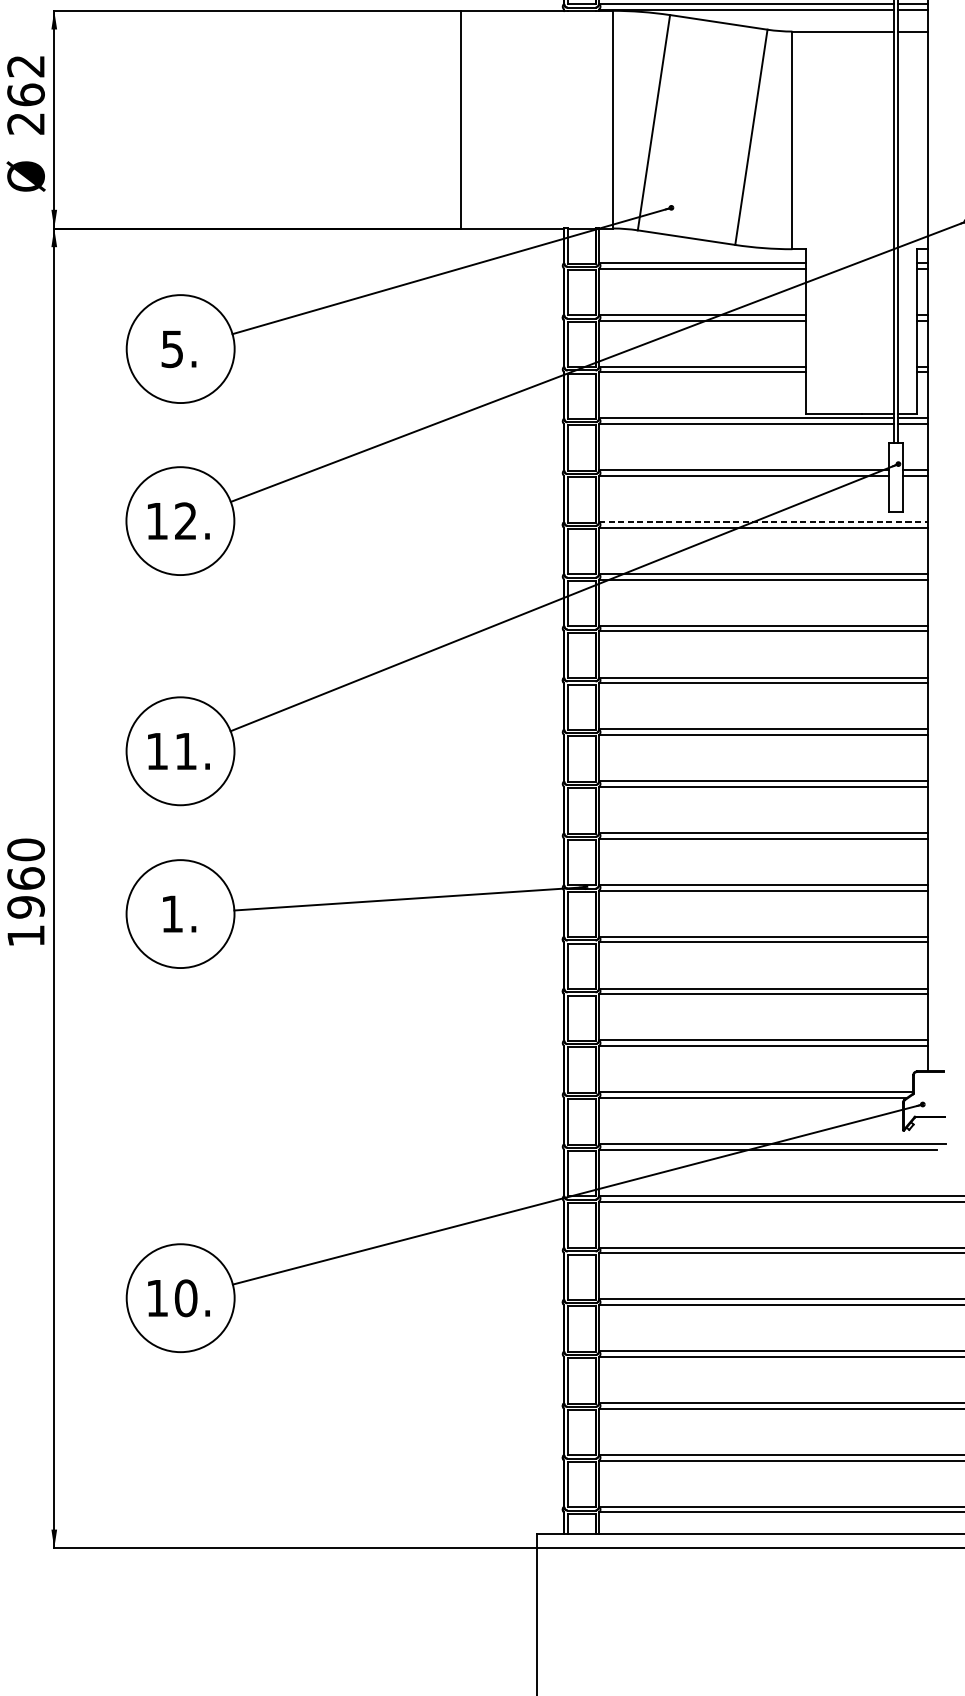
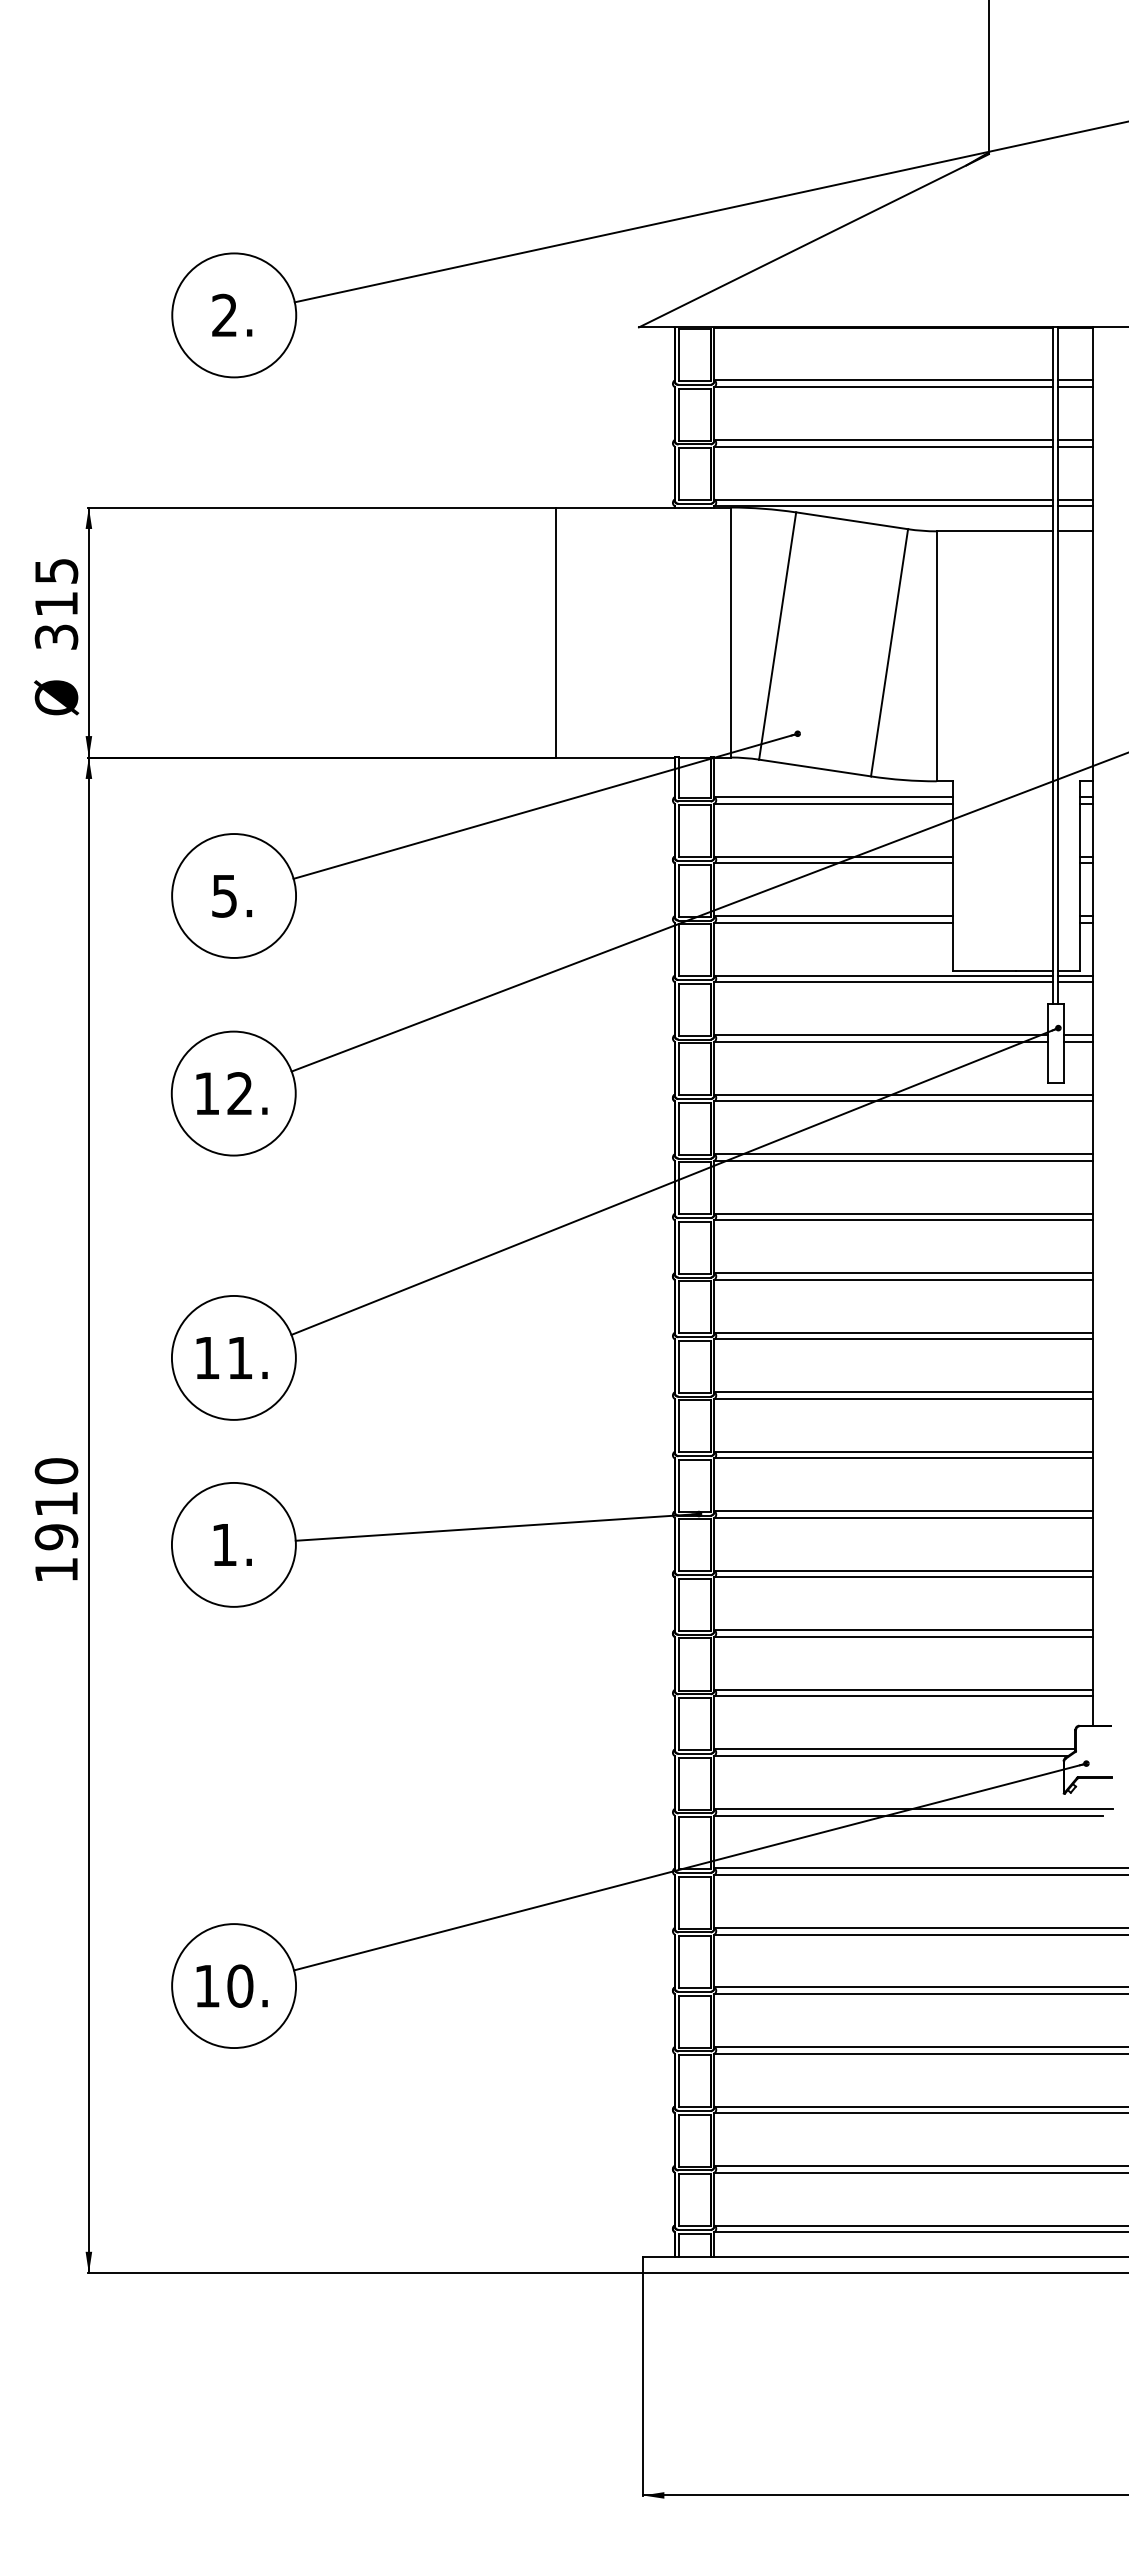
text: (26, 95) -> (56, 604), 262 -> 315
line: (764, 521) -> (904, 1094), dashed -> solid
text: (26, 878) -> (56, 1503), 1960 -> 1910

